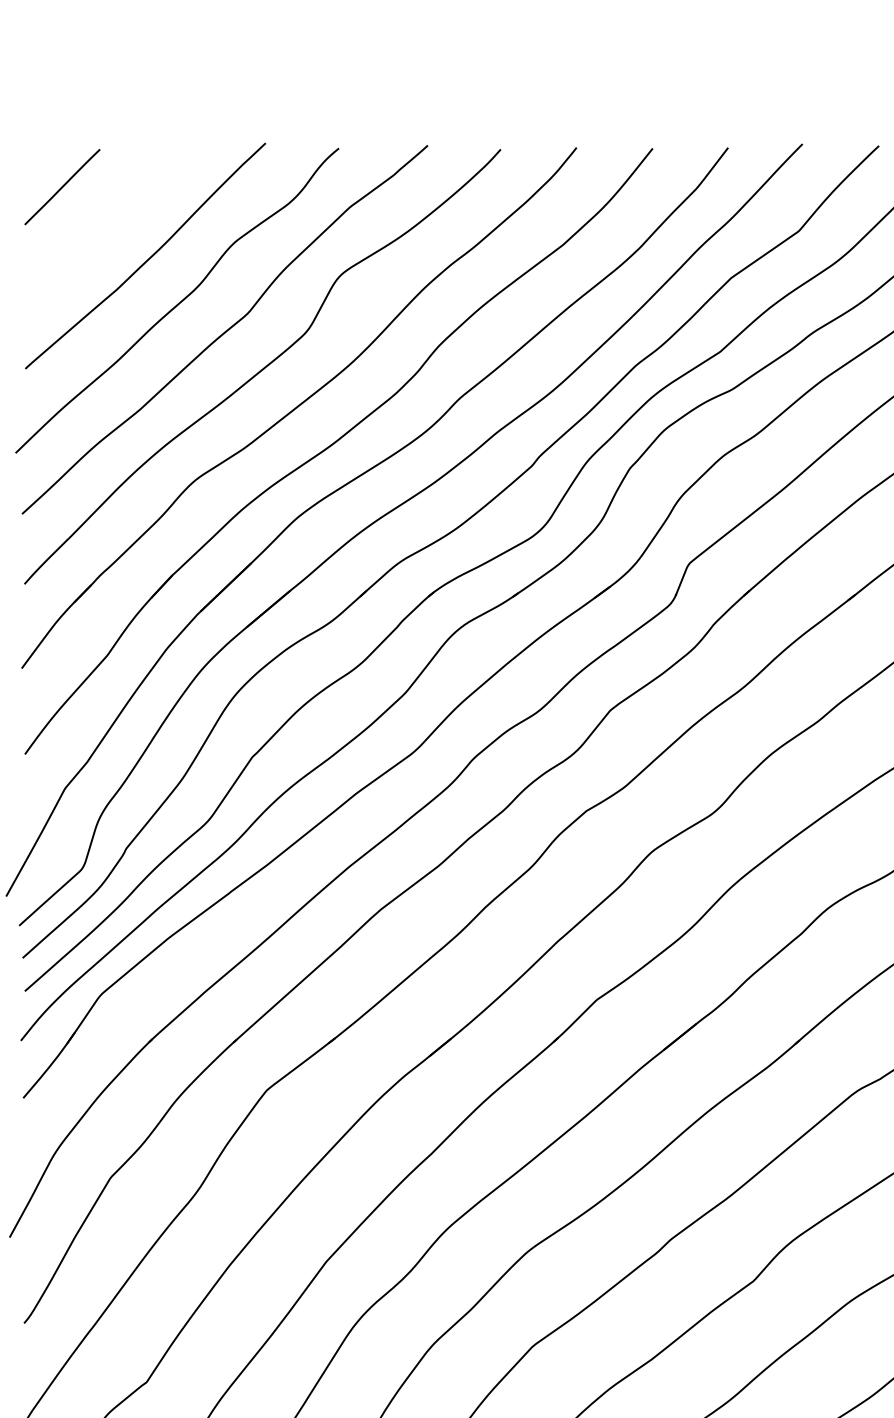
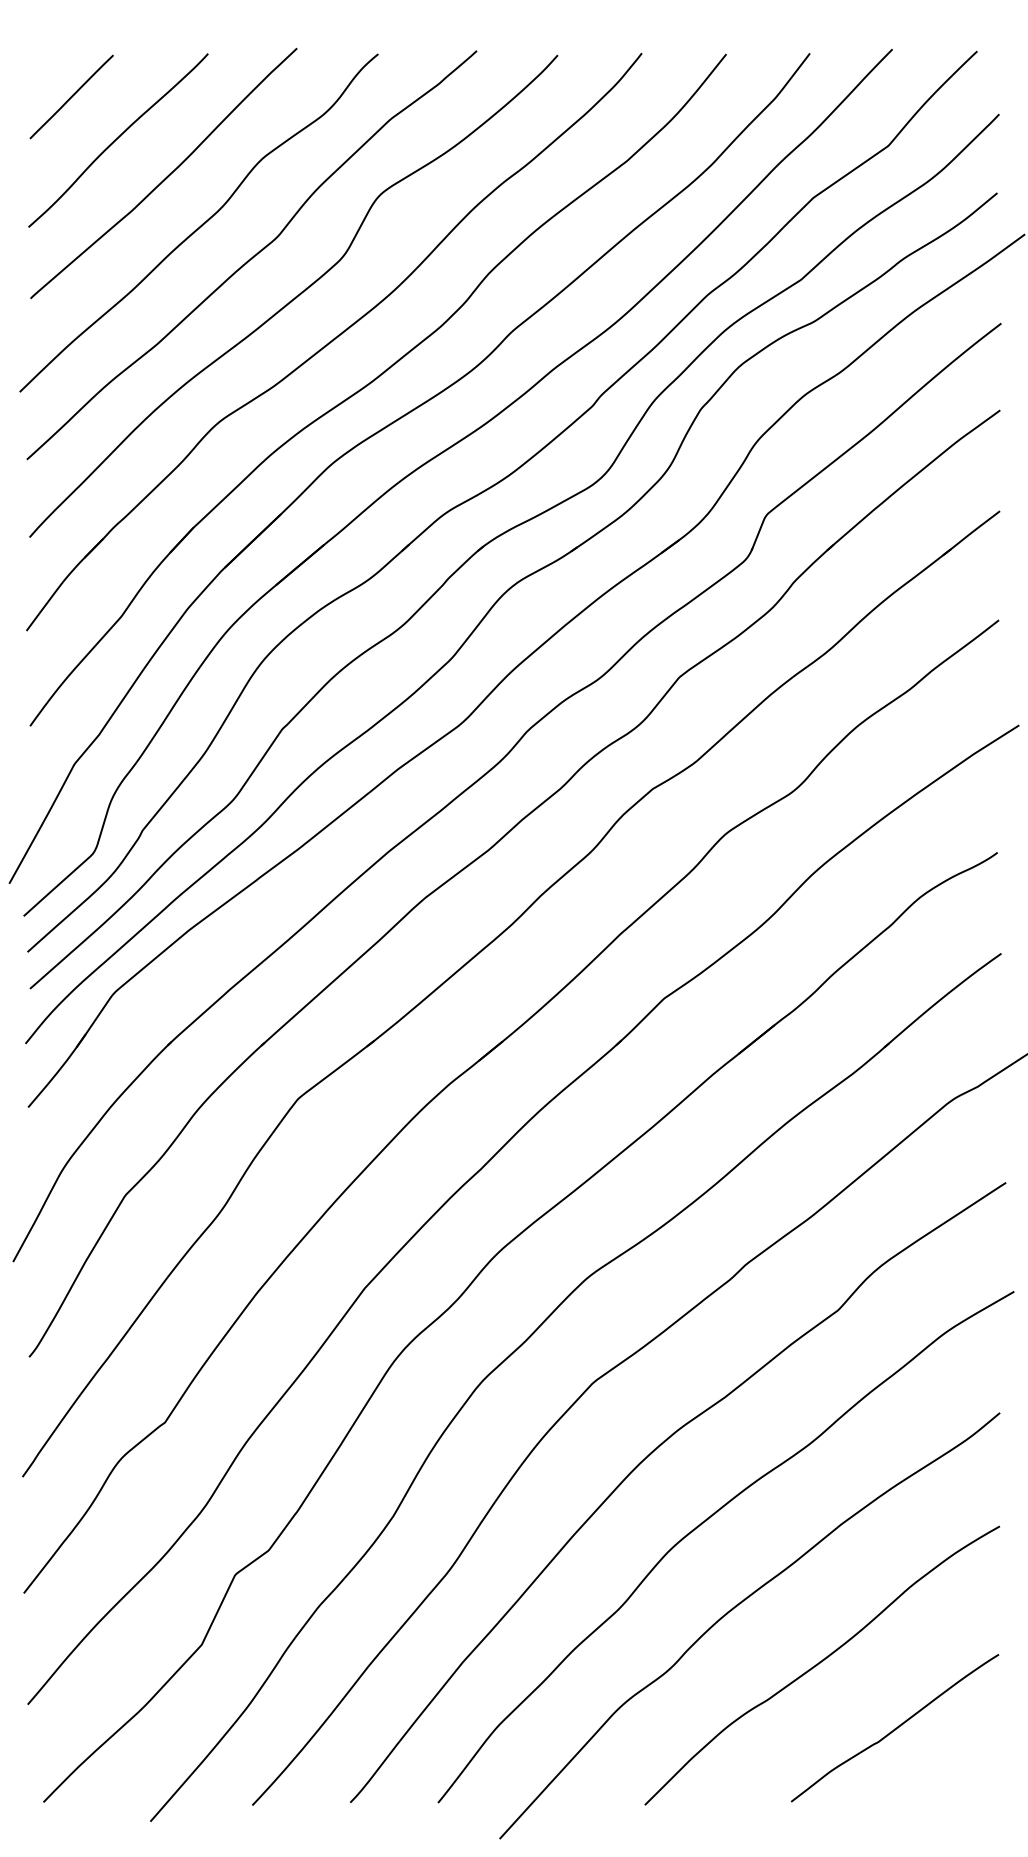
curve: (103, 225) -> (117, 139), added

